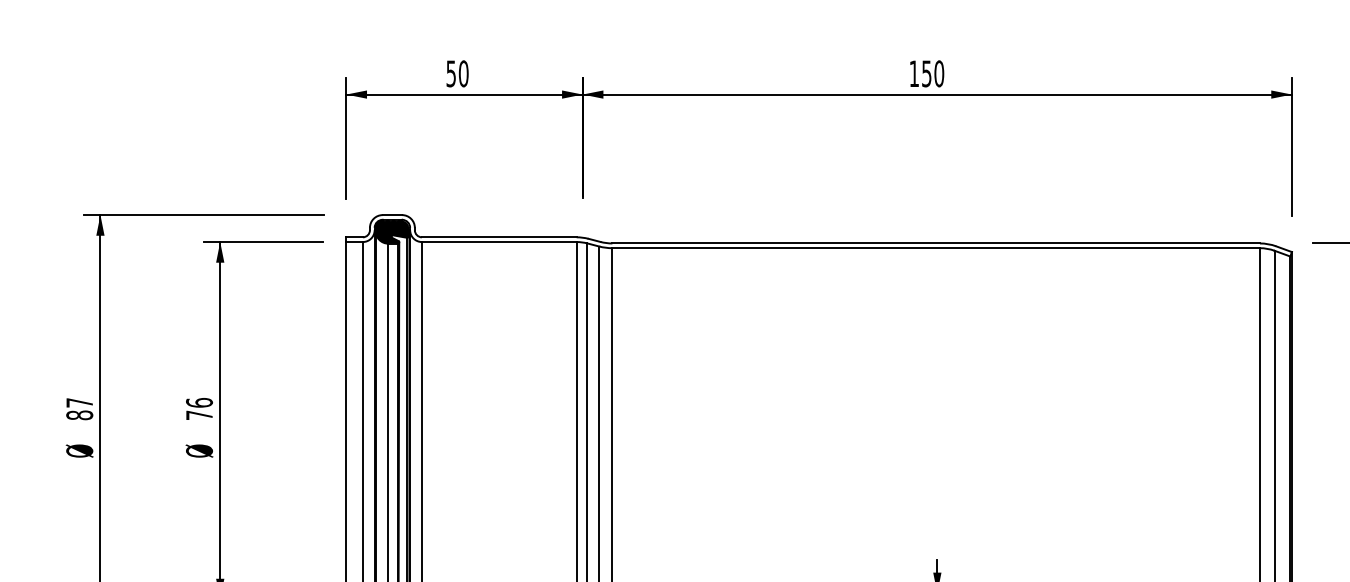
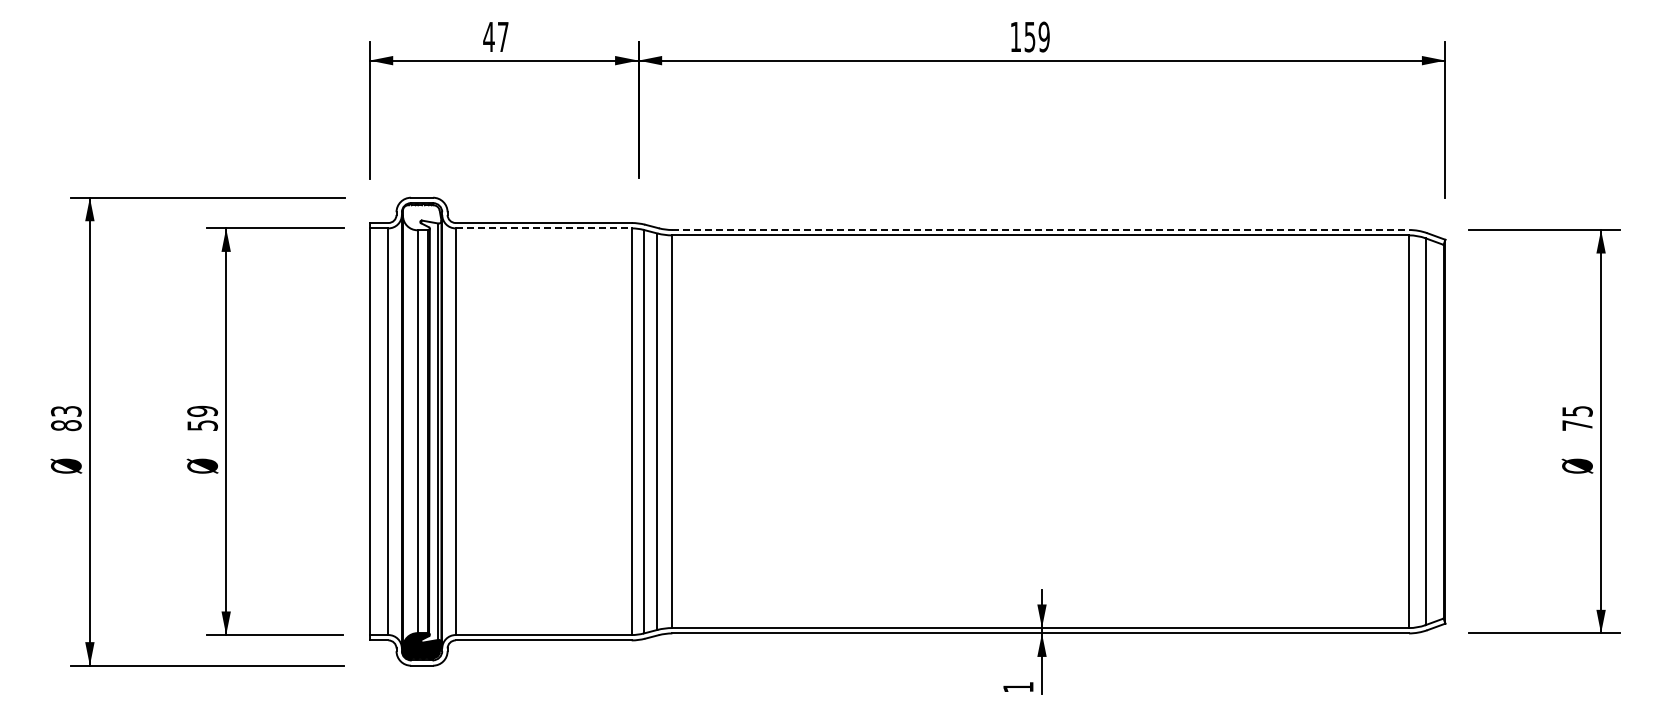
text: (456, 73) -> (495, 36), 50 -> 47
text: (938, 74) -> (1043, 37), 150 -> 159
fill: (391, 231) -> (421, 216), removed
line: (499, 242) -> (543, 228), solid -> dashed
line: (936, 243) -> (1041, 230), solid -> dashed
text: (79, 402) -> (66, 411), 87 -> 83
text: (199, 408) -> (202, 417), 76 -> 59

